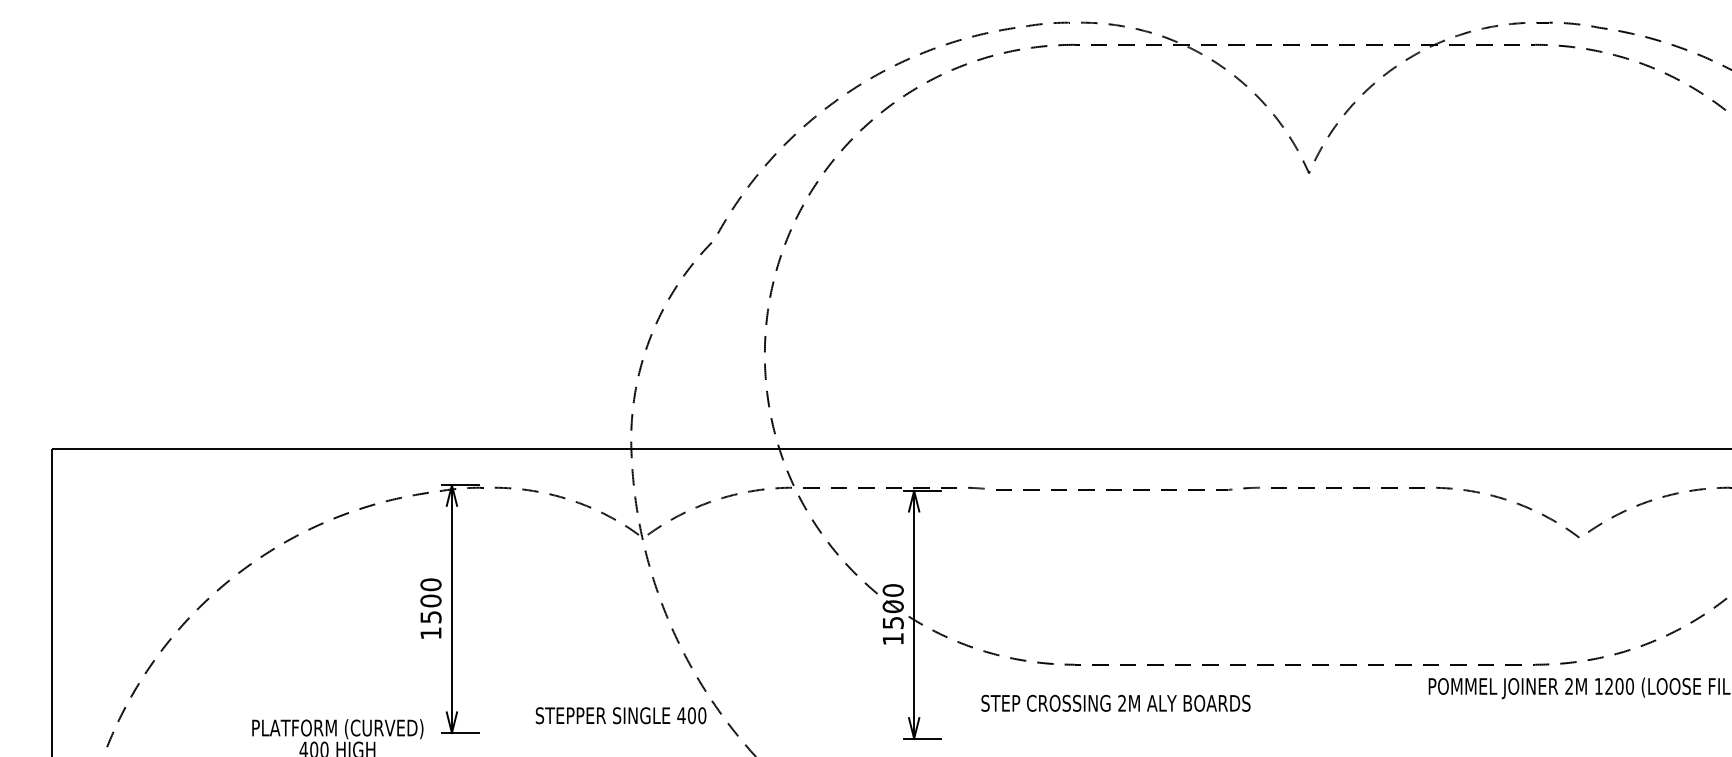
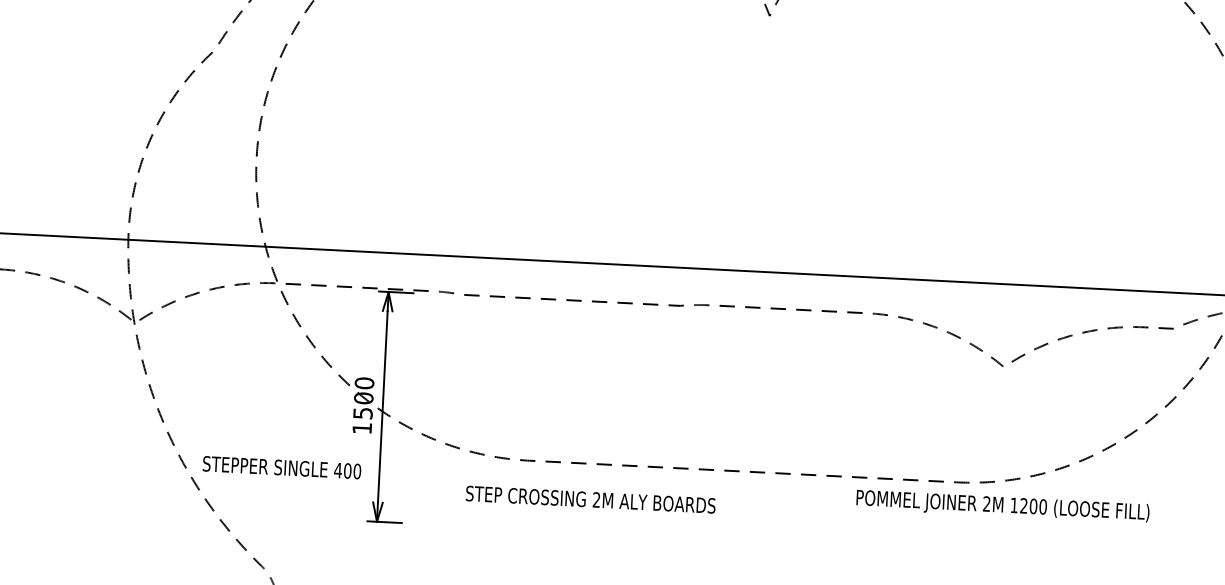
text: (1115, 702) -> (590, 498), moved
text: (620, 715) -> (281, 467), moved

